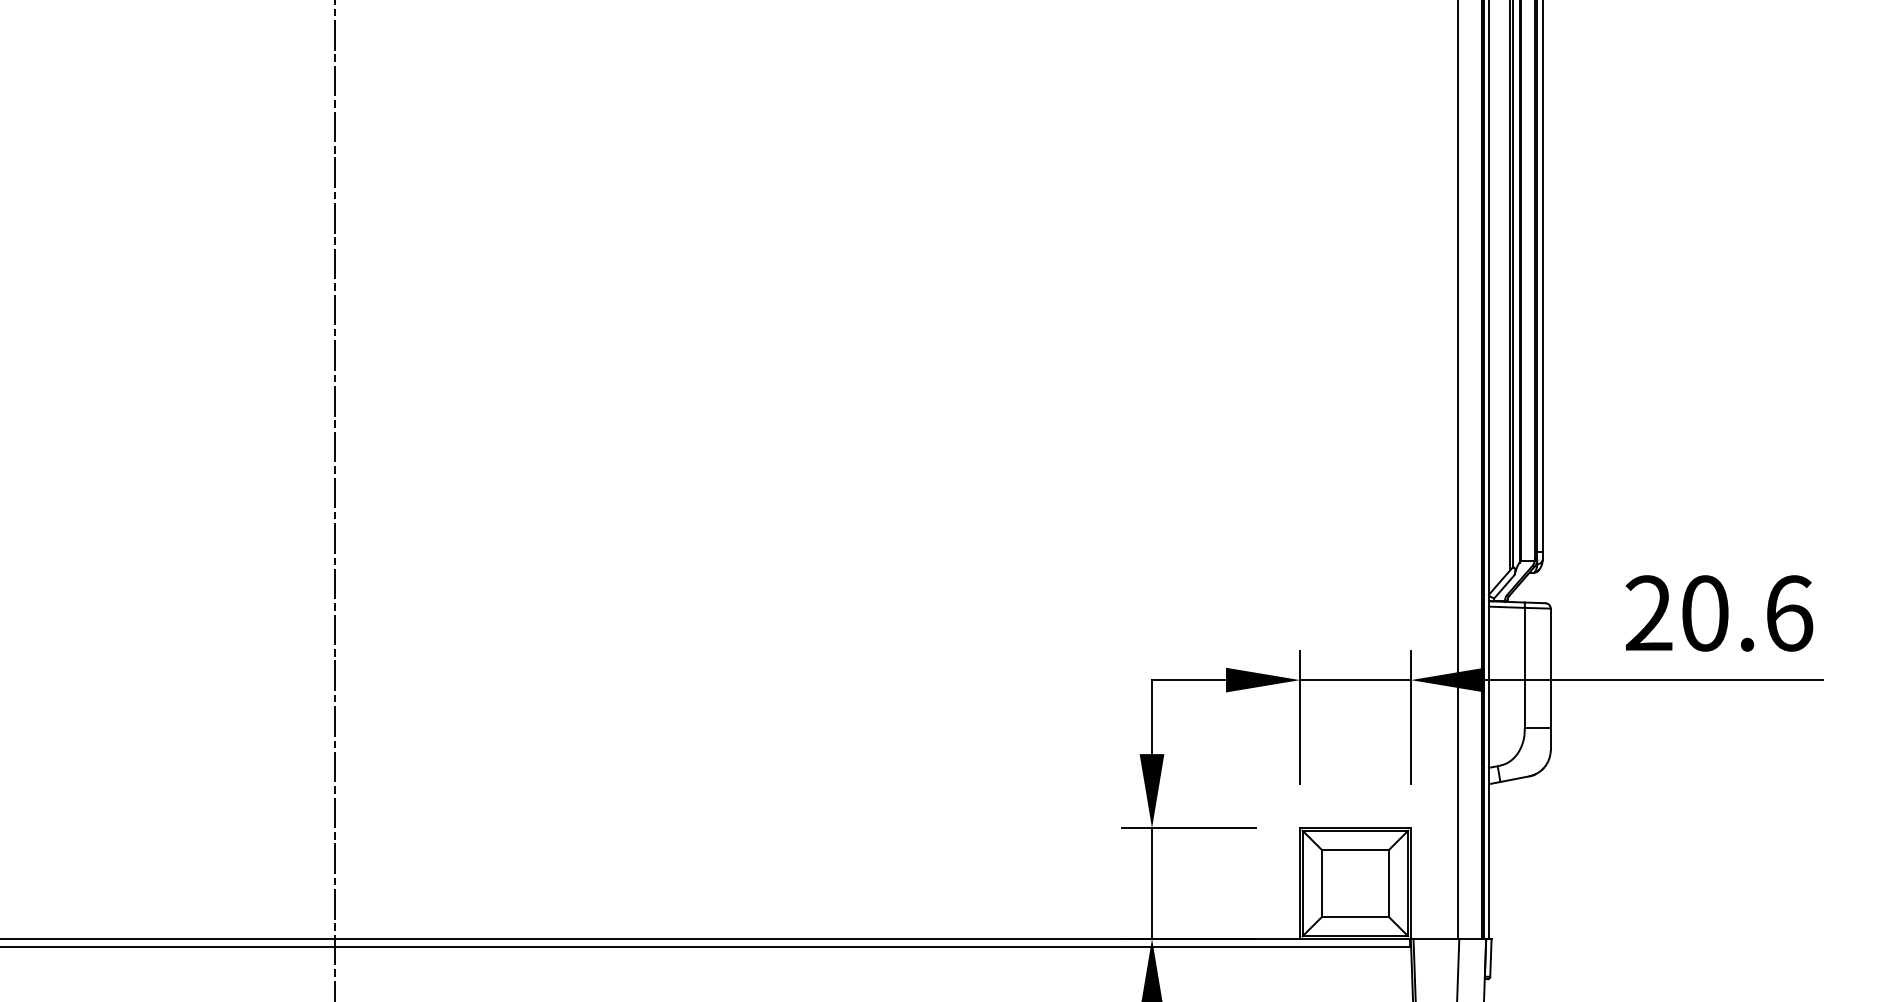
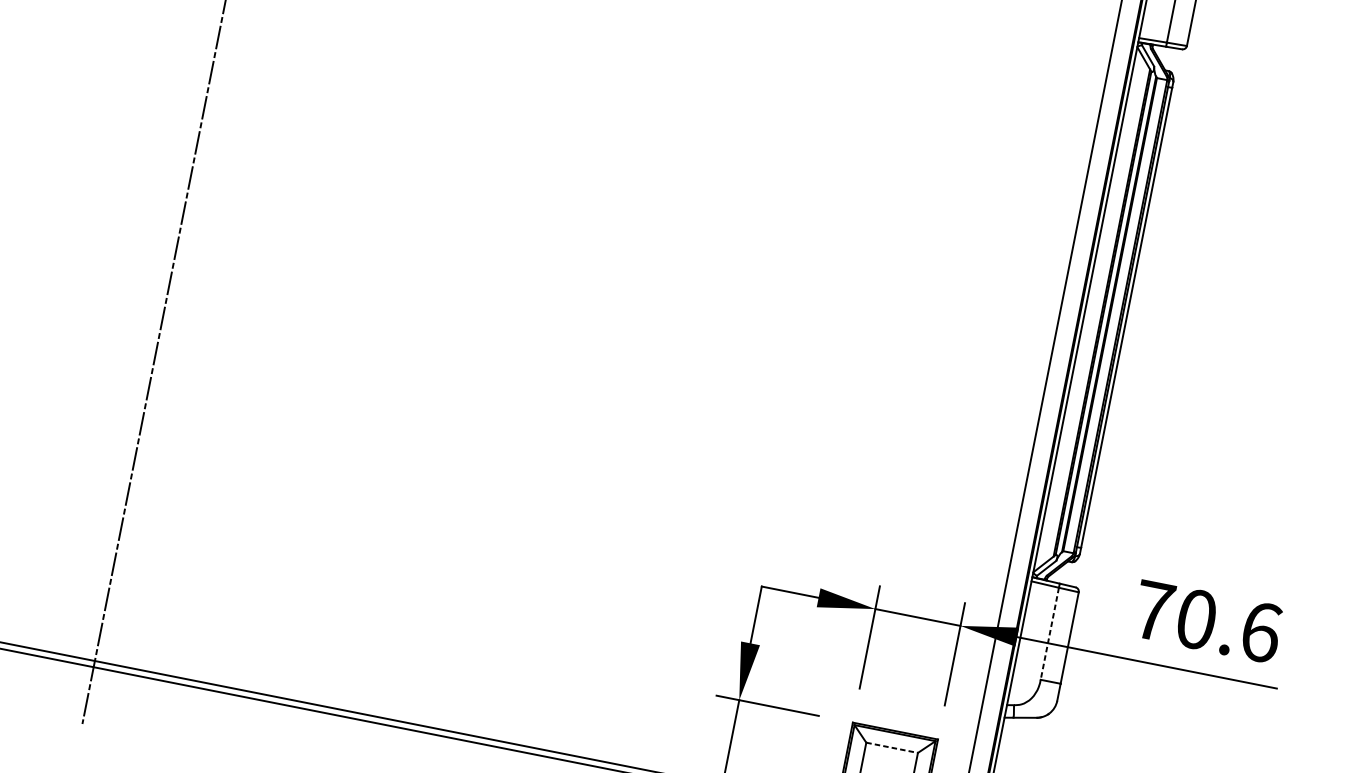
text: (1648, 612) -> (1153, 610), 20.6 -> 70.6
line: (1524, 667) -> (1049, 633), solid -> dashed
line: (1355, 849) -> (892, 747), solid -> dashed

